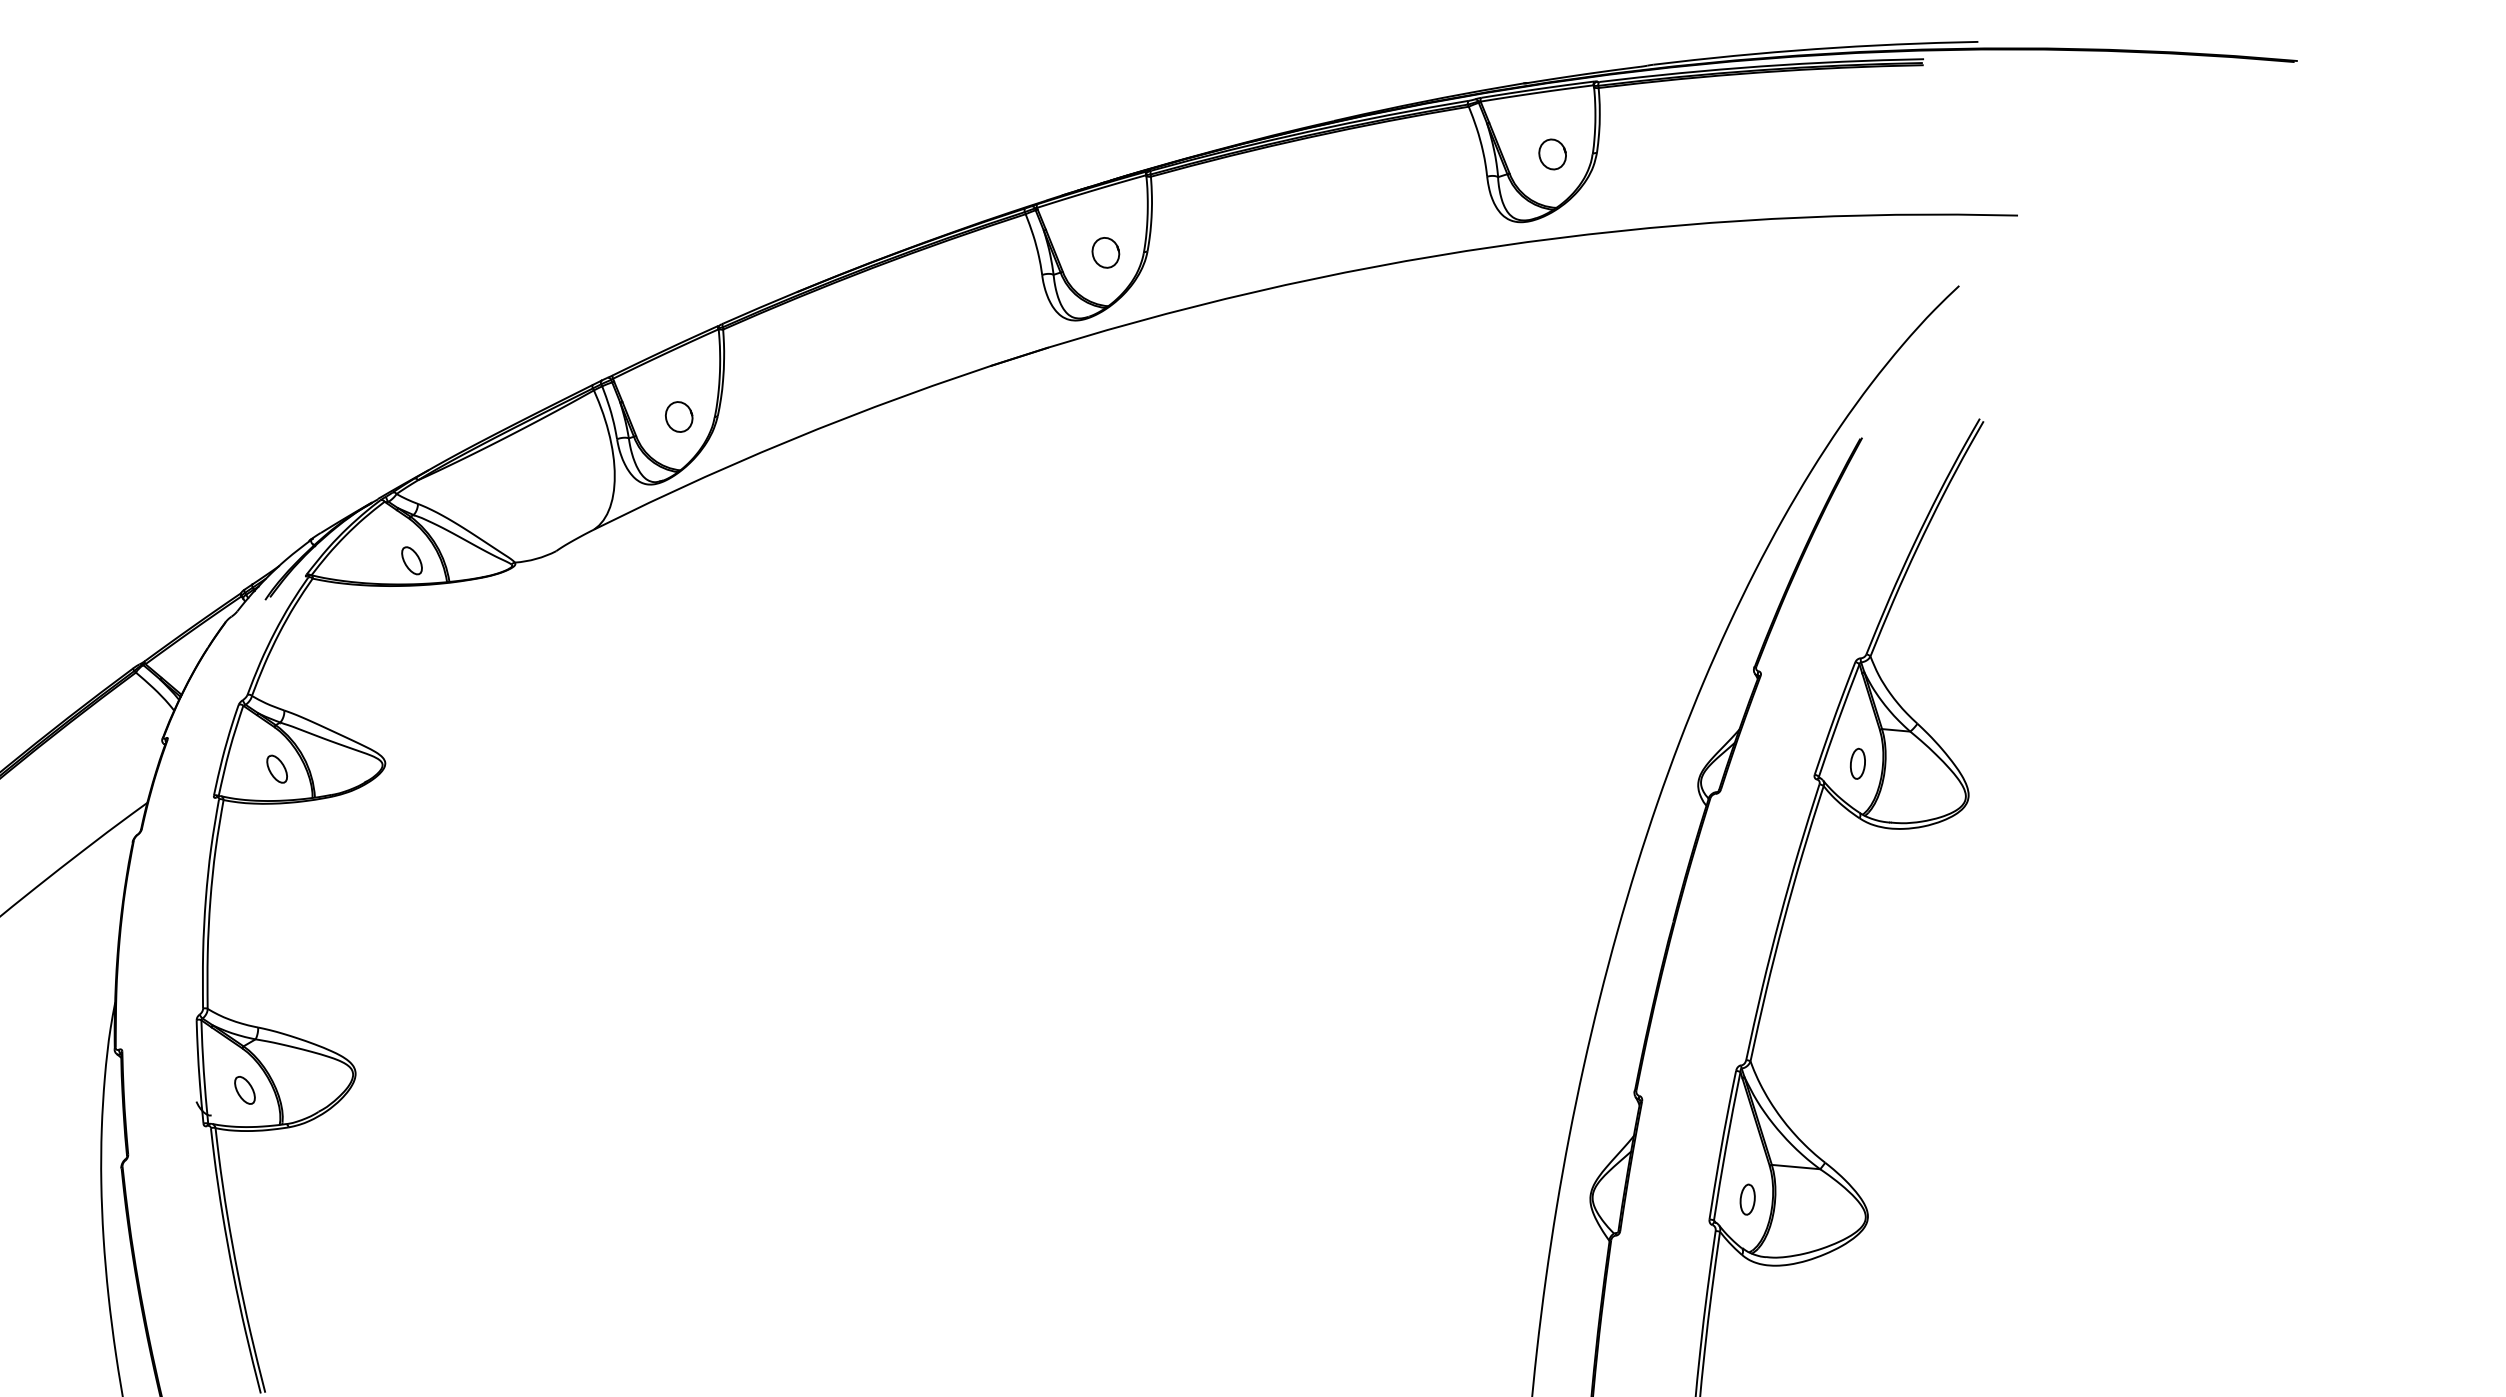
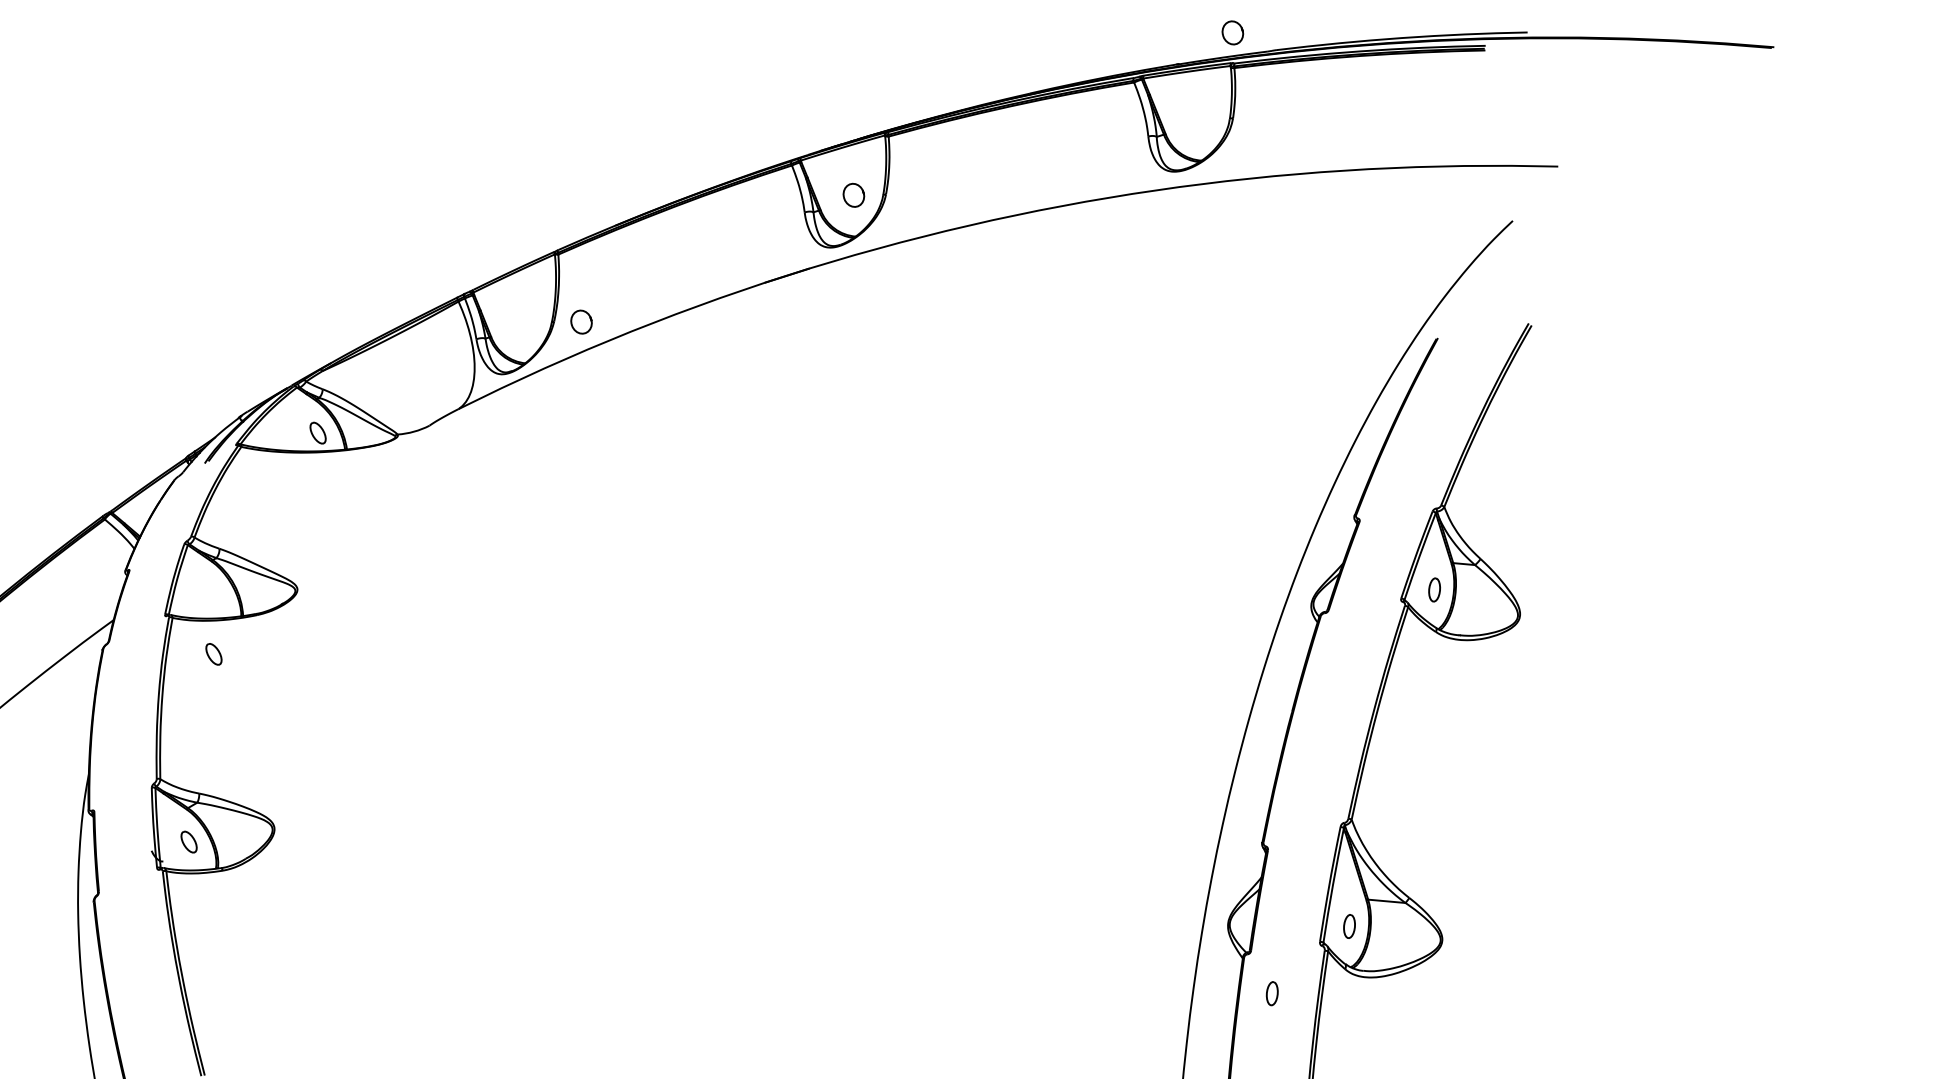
part: (1552, 154) -> (1232, 32), moved
part: (678, 416) -> (581, 321), moved
part: (276, 768) -> (213, 653), moved
part: (1647, 1286) -> (1272, 993), added

